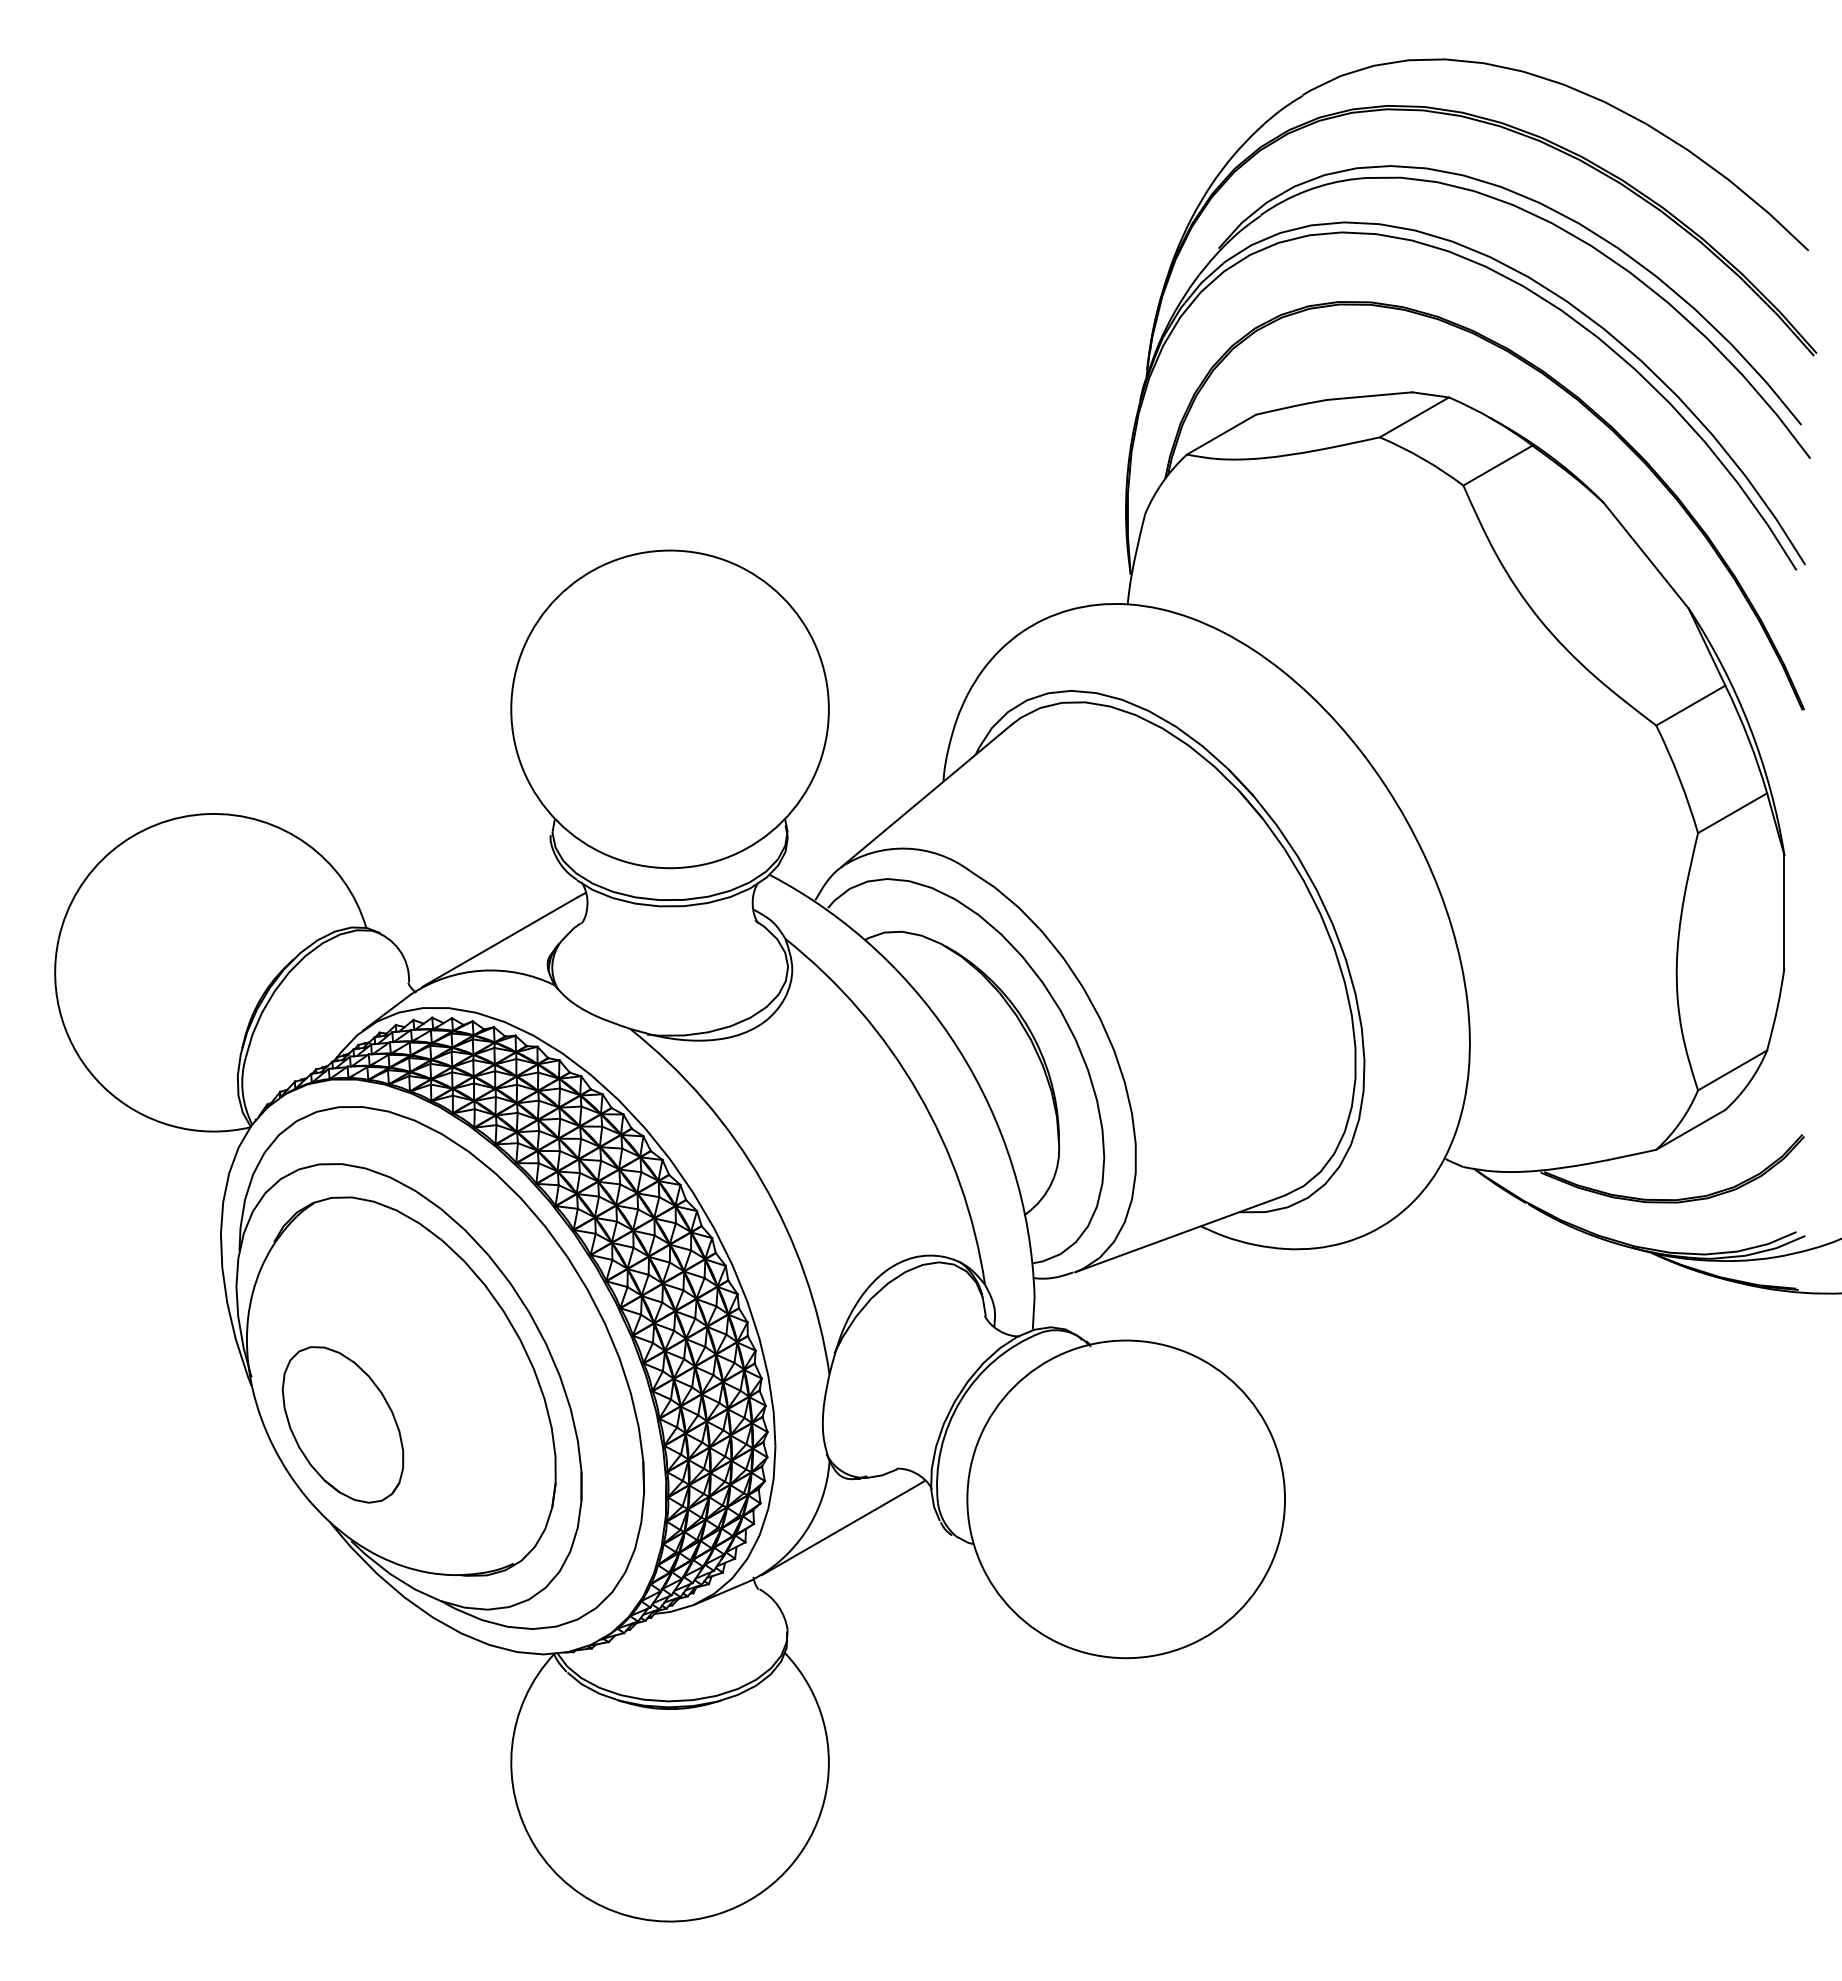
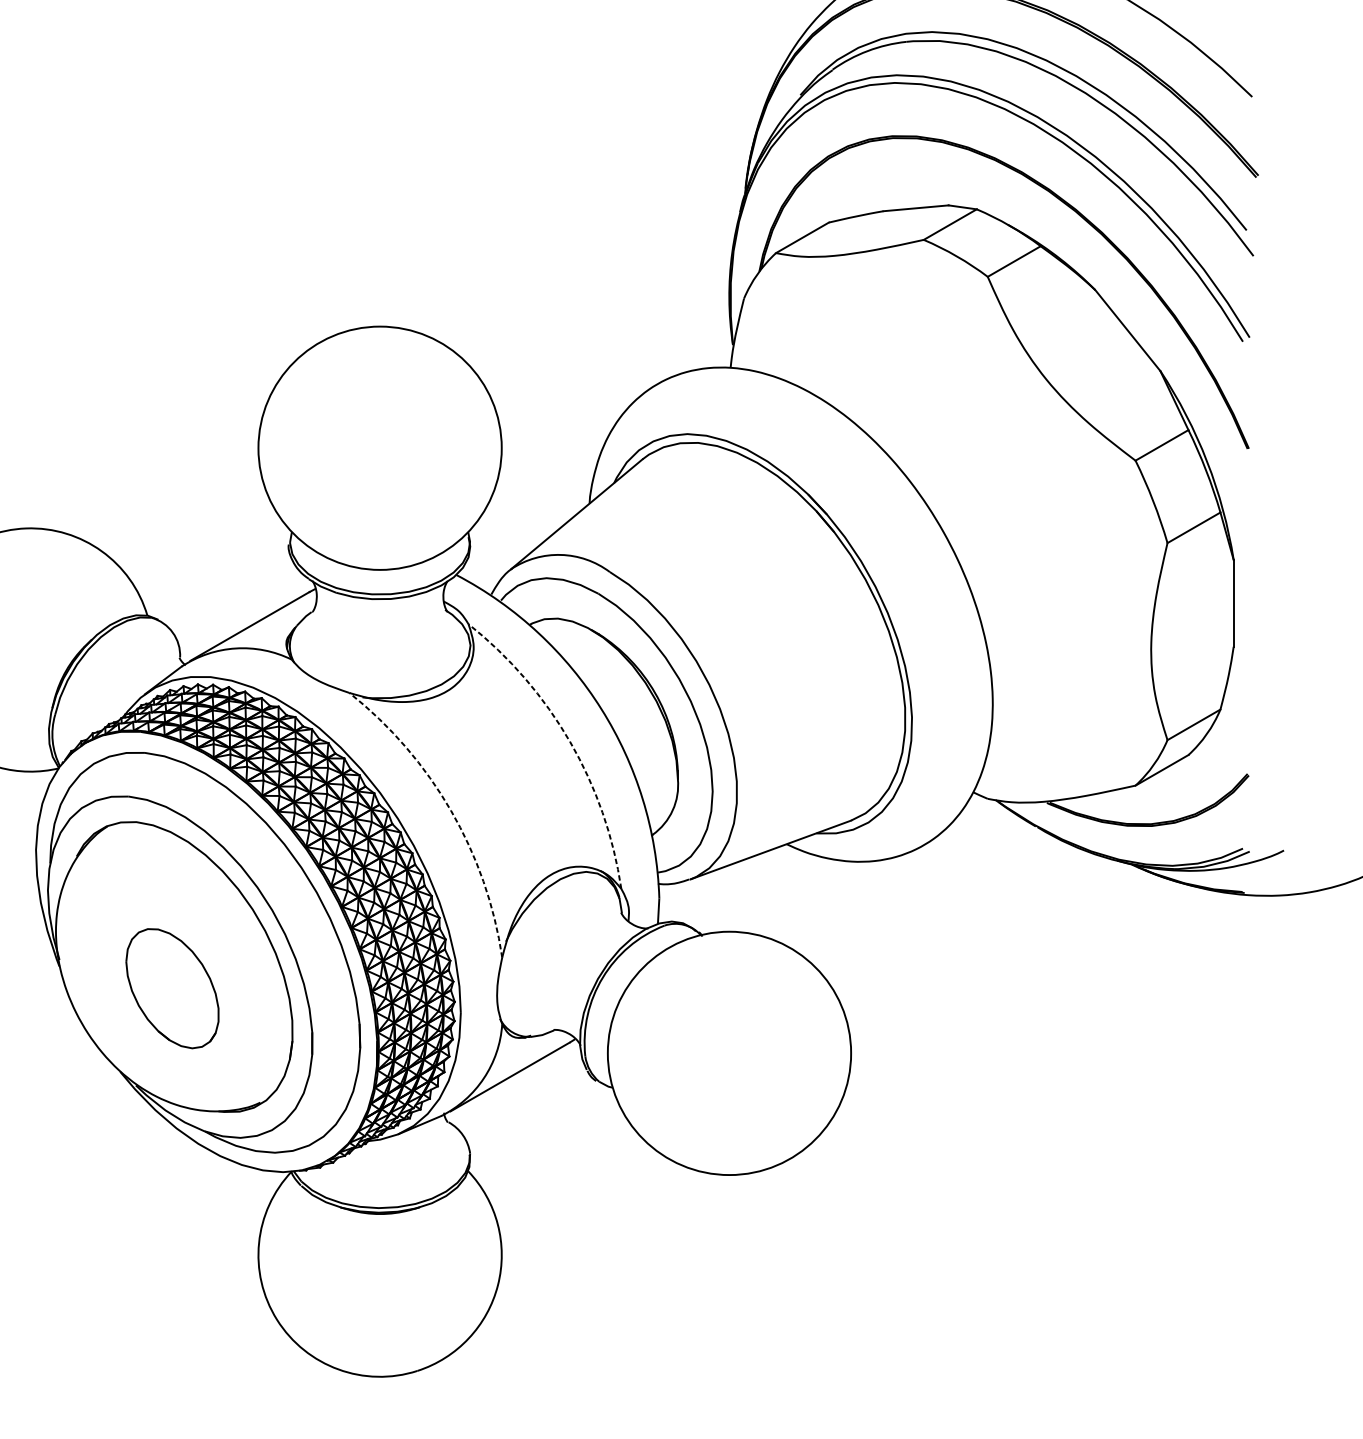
arc: (918, 1092) -> (570, 741), solid -> dashed
arc: (762, 1182) -> (450, 810), solid -> dashed
part: (342, 1424) -> (172, 988), moved

